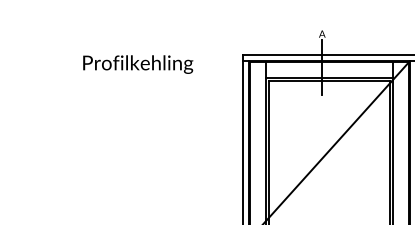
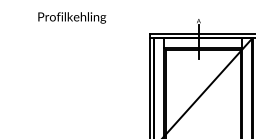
text: (138, 63) -> (72, 17), moved

